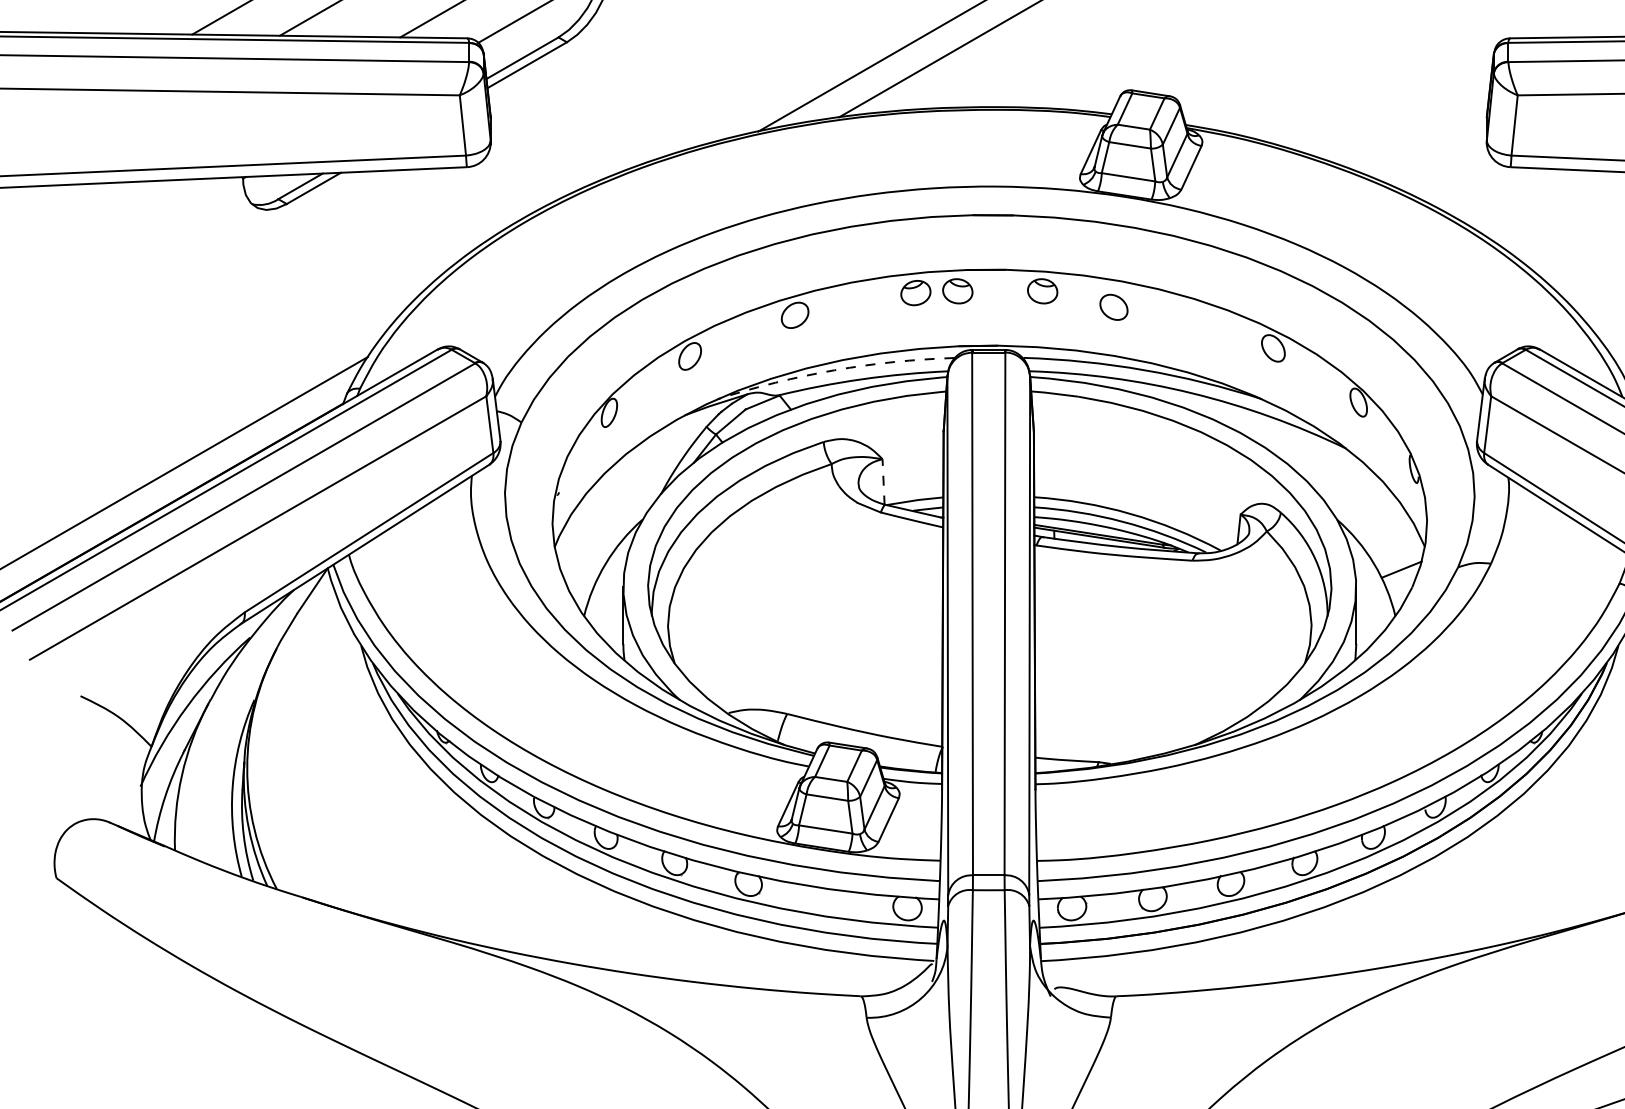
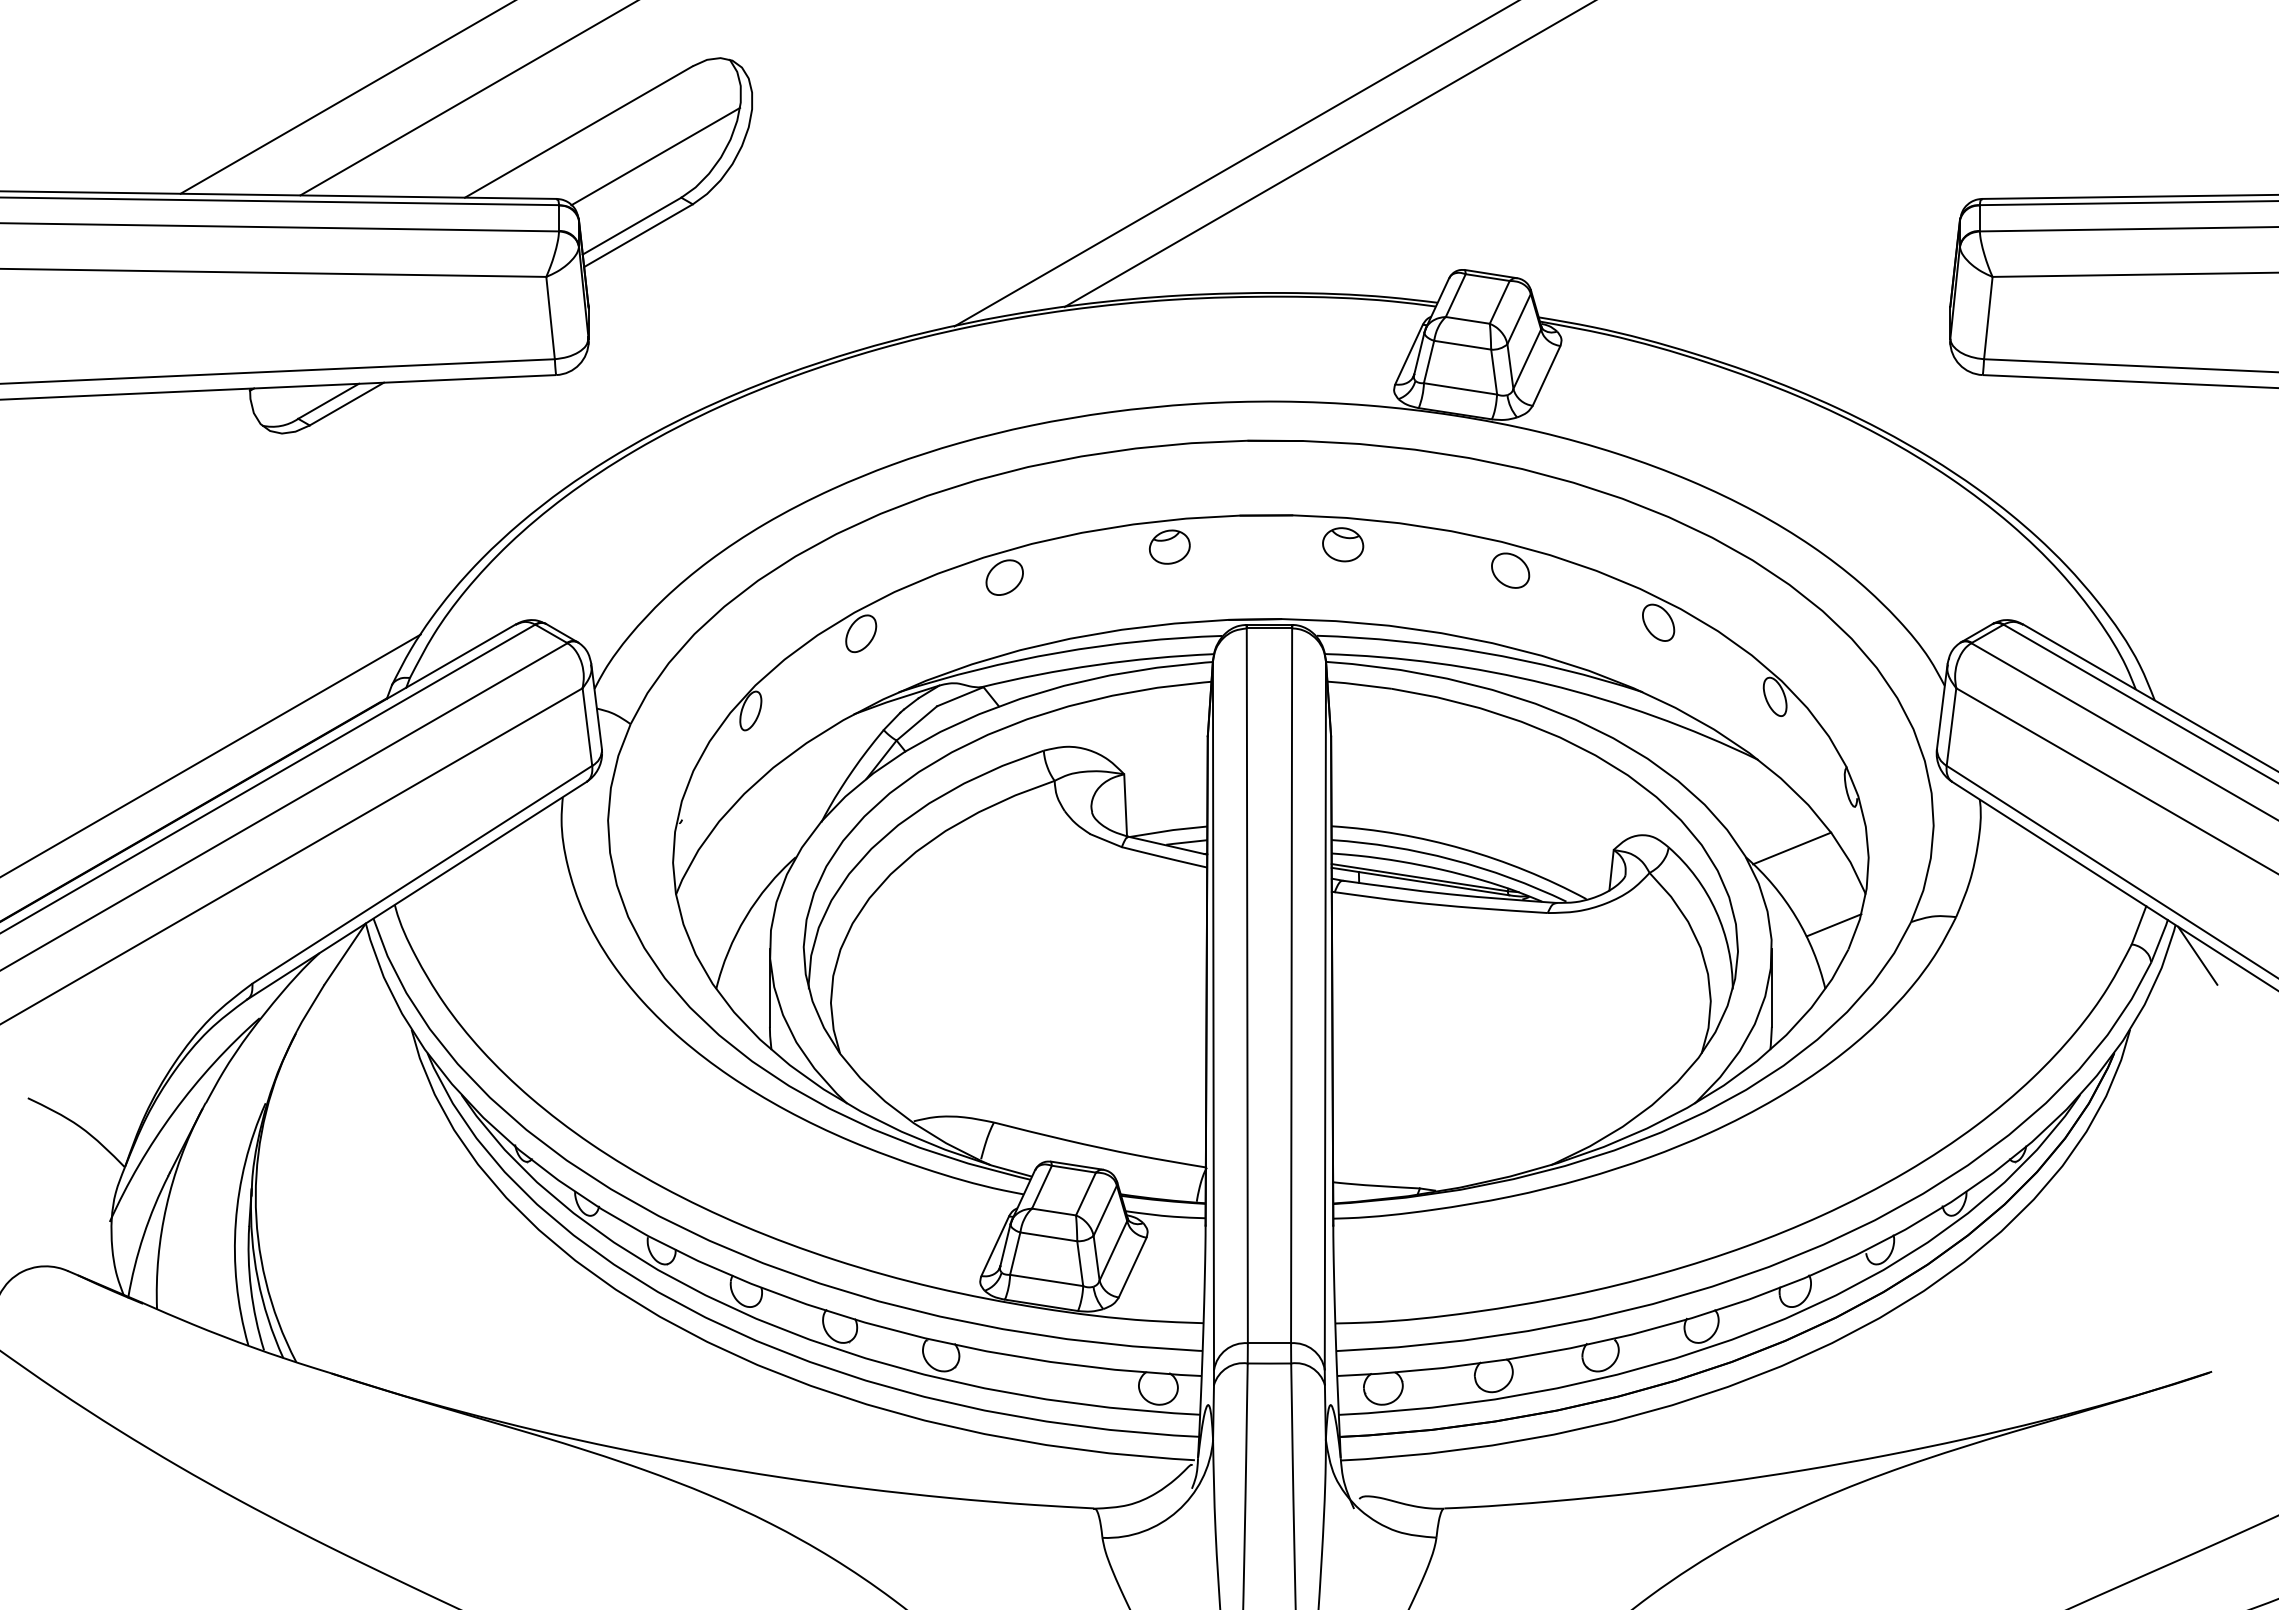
part: (958, 291) -> (1227, 544), removed
part: (1113, 307) -> (1510, 570), moved
arc: (834, 370) -> (1058, 652), dashed -> solid
line: (883, 482) -> (1125, 805), dashed -> solid
line: (1371, 513) -> (1792, 848), added

